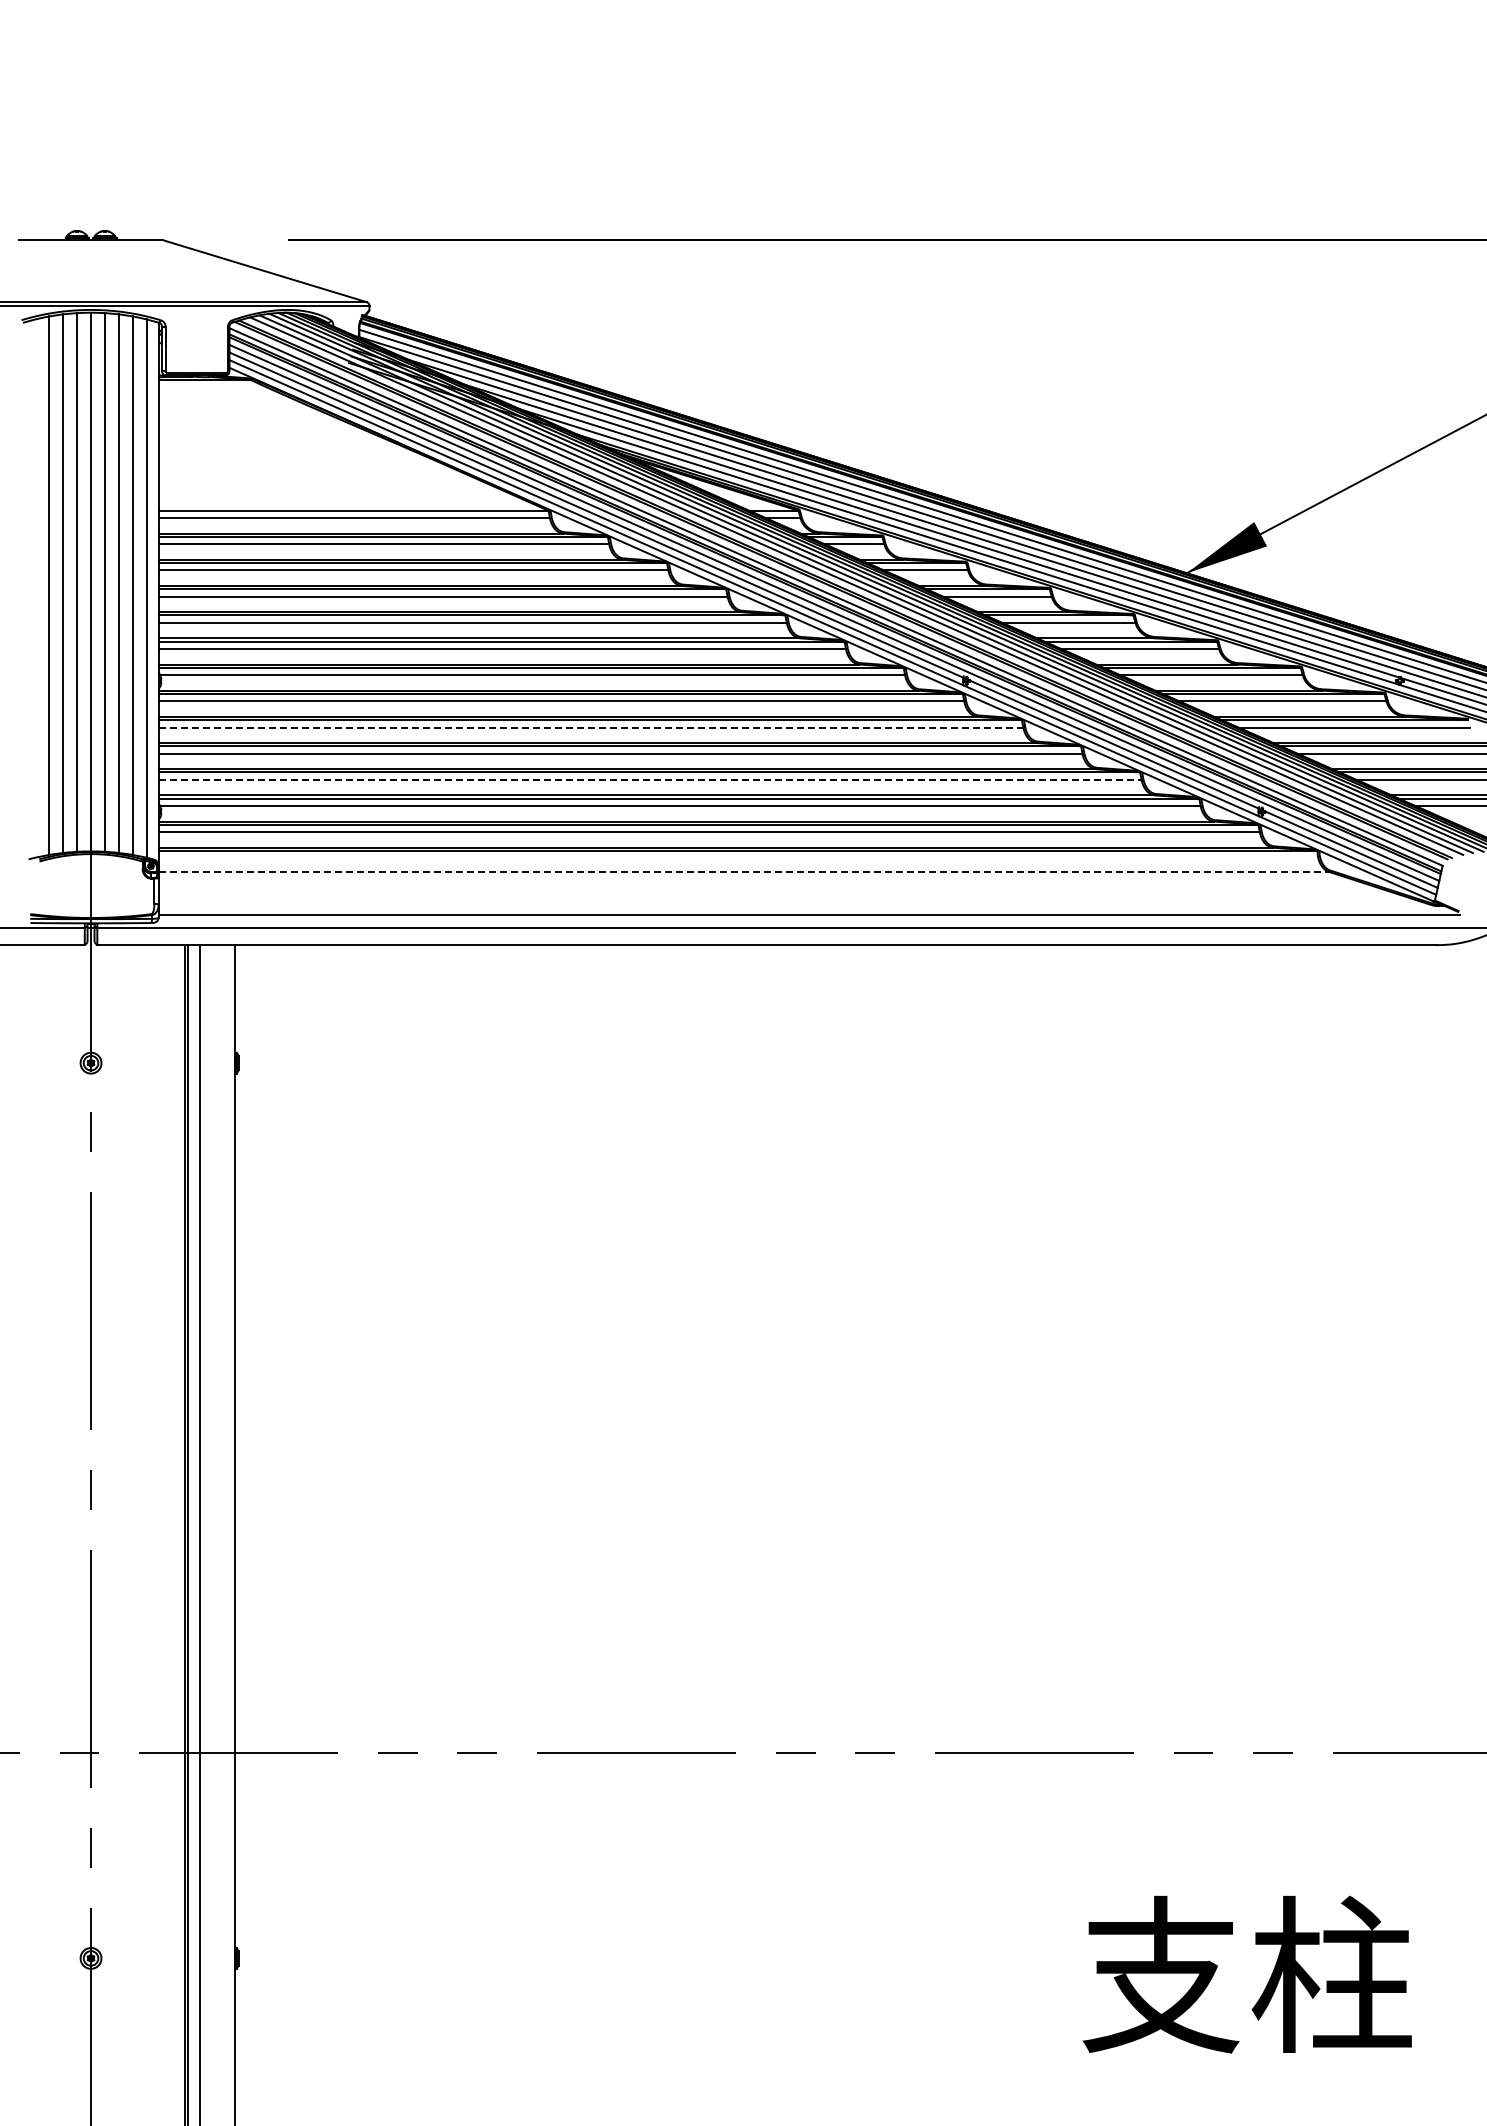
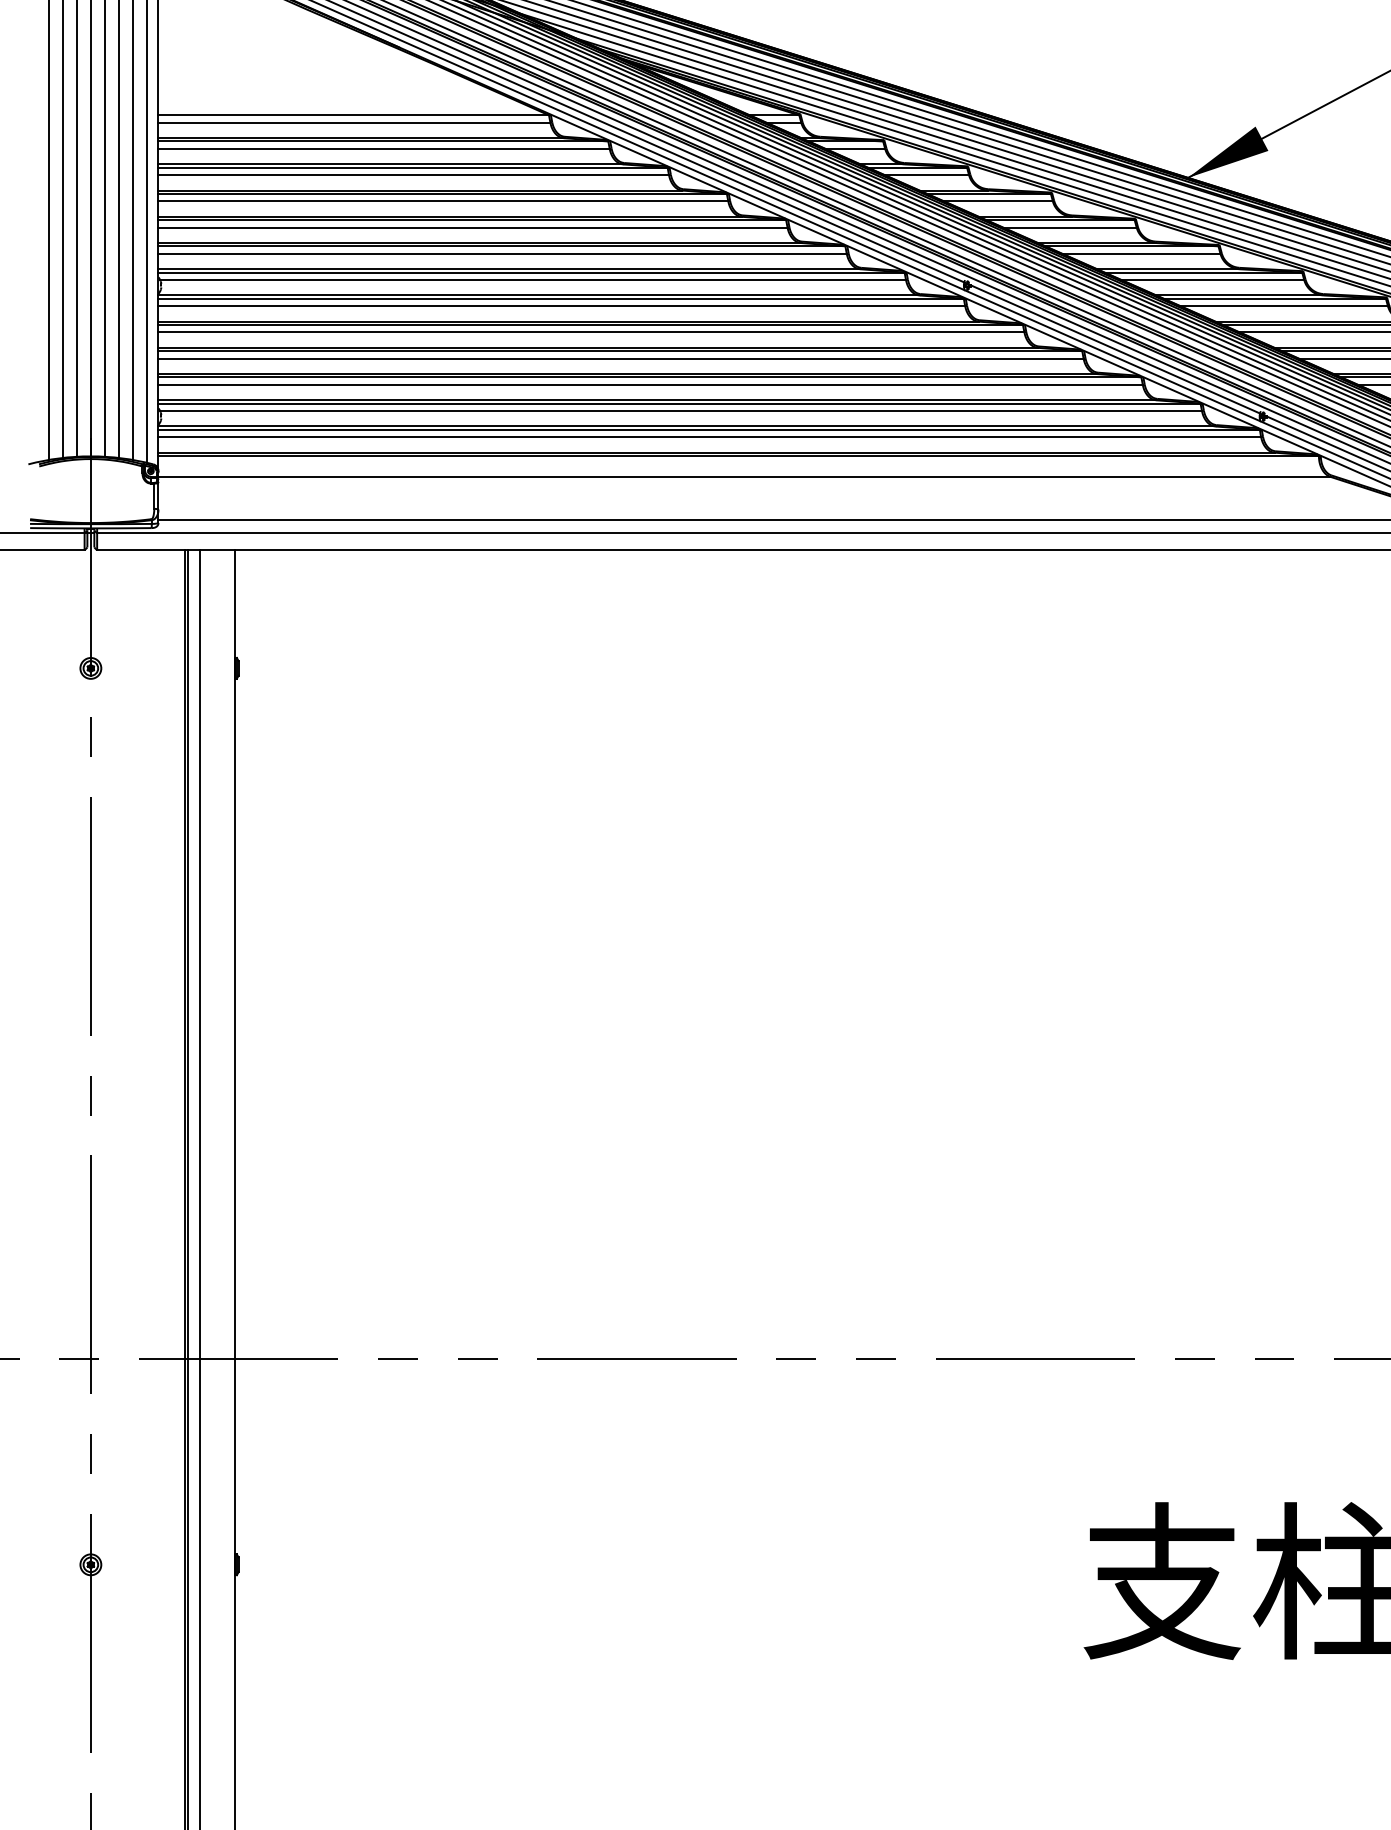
line: (591, 727) -> (591, 332), dashed -> solid
line: (650, 779) -> (651, 384), dashed -> solid
line: (744, 871) -> (745, 476), dashed -> solid

